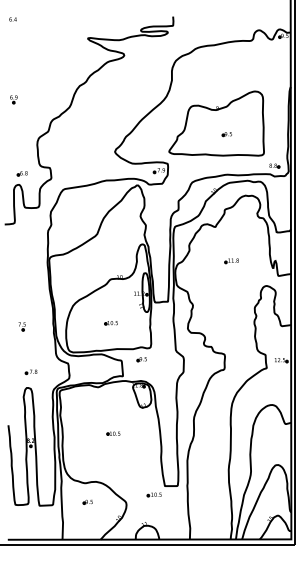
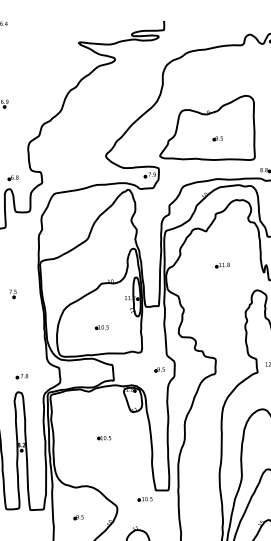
part: (21, 326) -> (12, 293), moved
part: (141, 359) -> (159, 369), moved
part: (87, 501) -> (78, 516), moved

